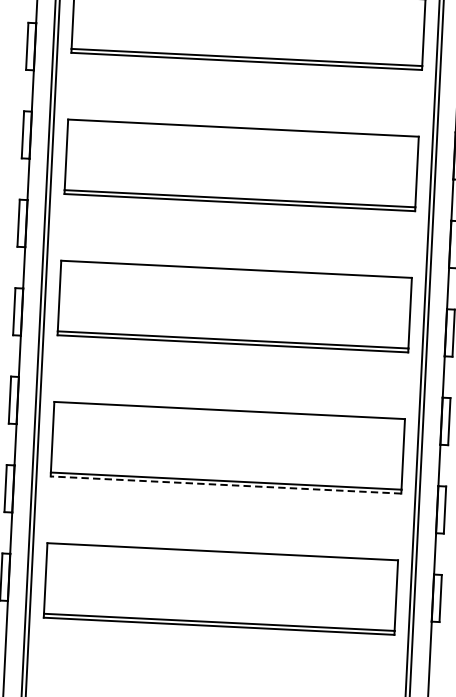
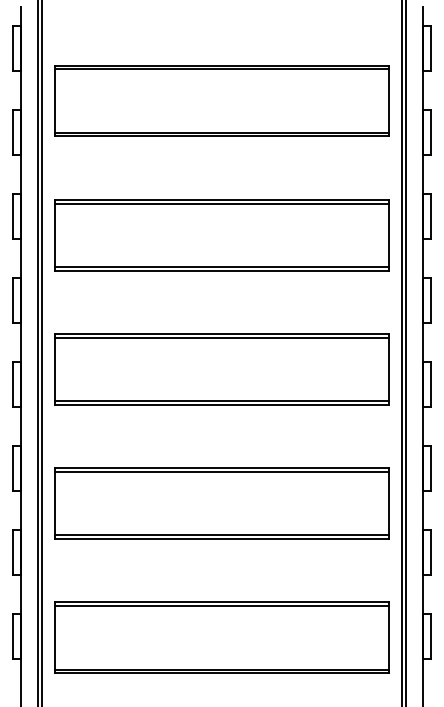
line: (242, 131) -> (221, 203), added
line: (235, 272) -> (221, 337), added
line: (228, 413) -> (221, 471), added
line: (226, 485) -> (222, 539), dashed -> solid
line: (222, 555) -> (221, 606), added

